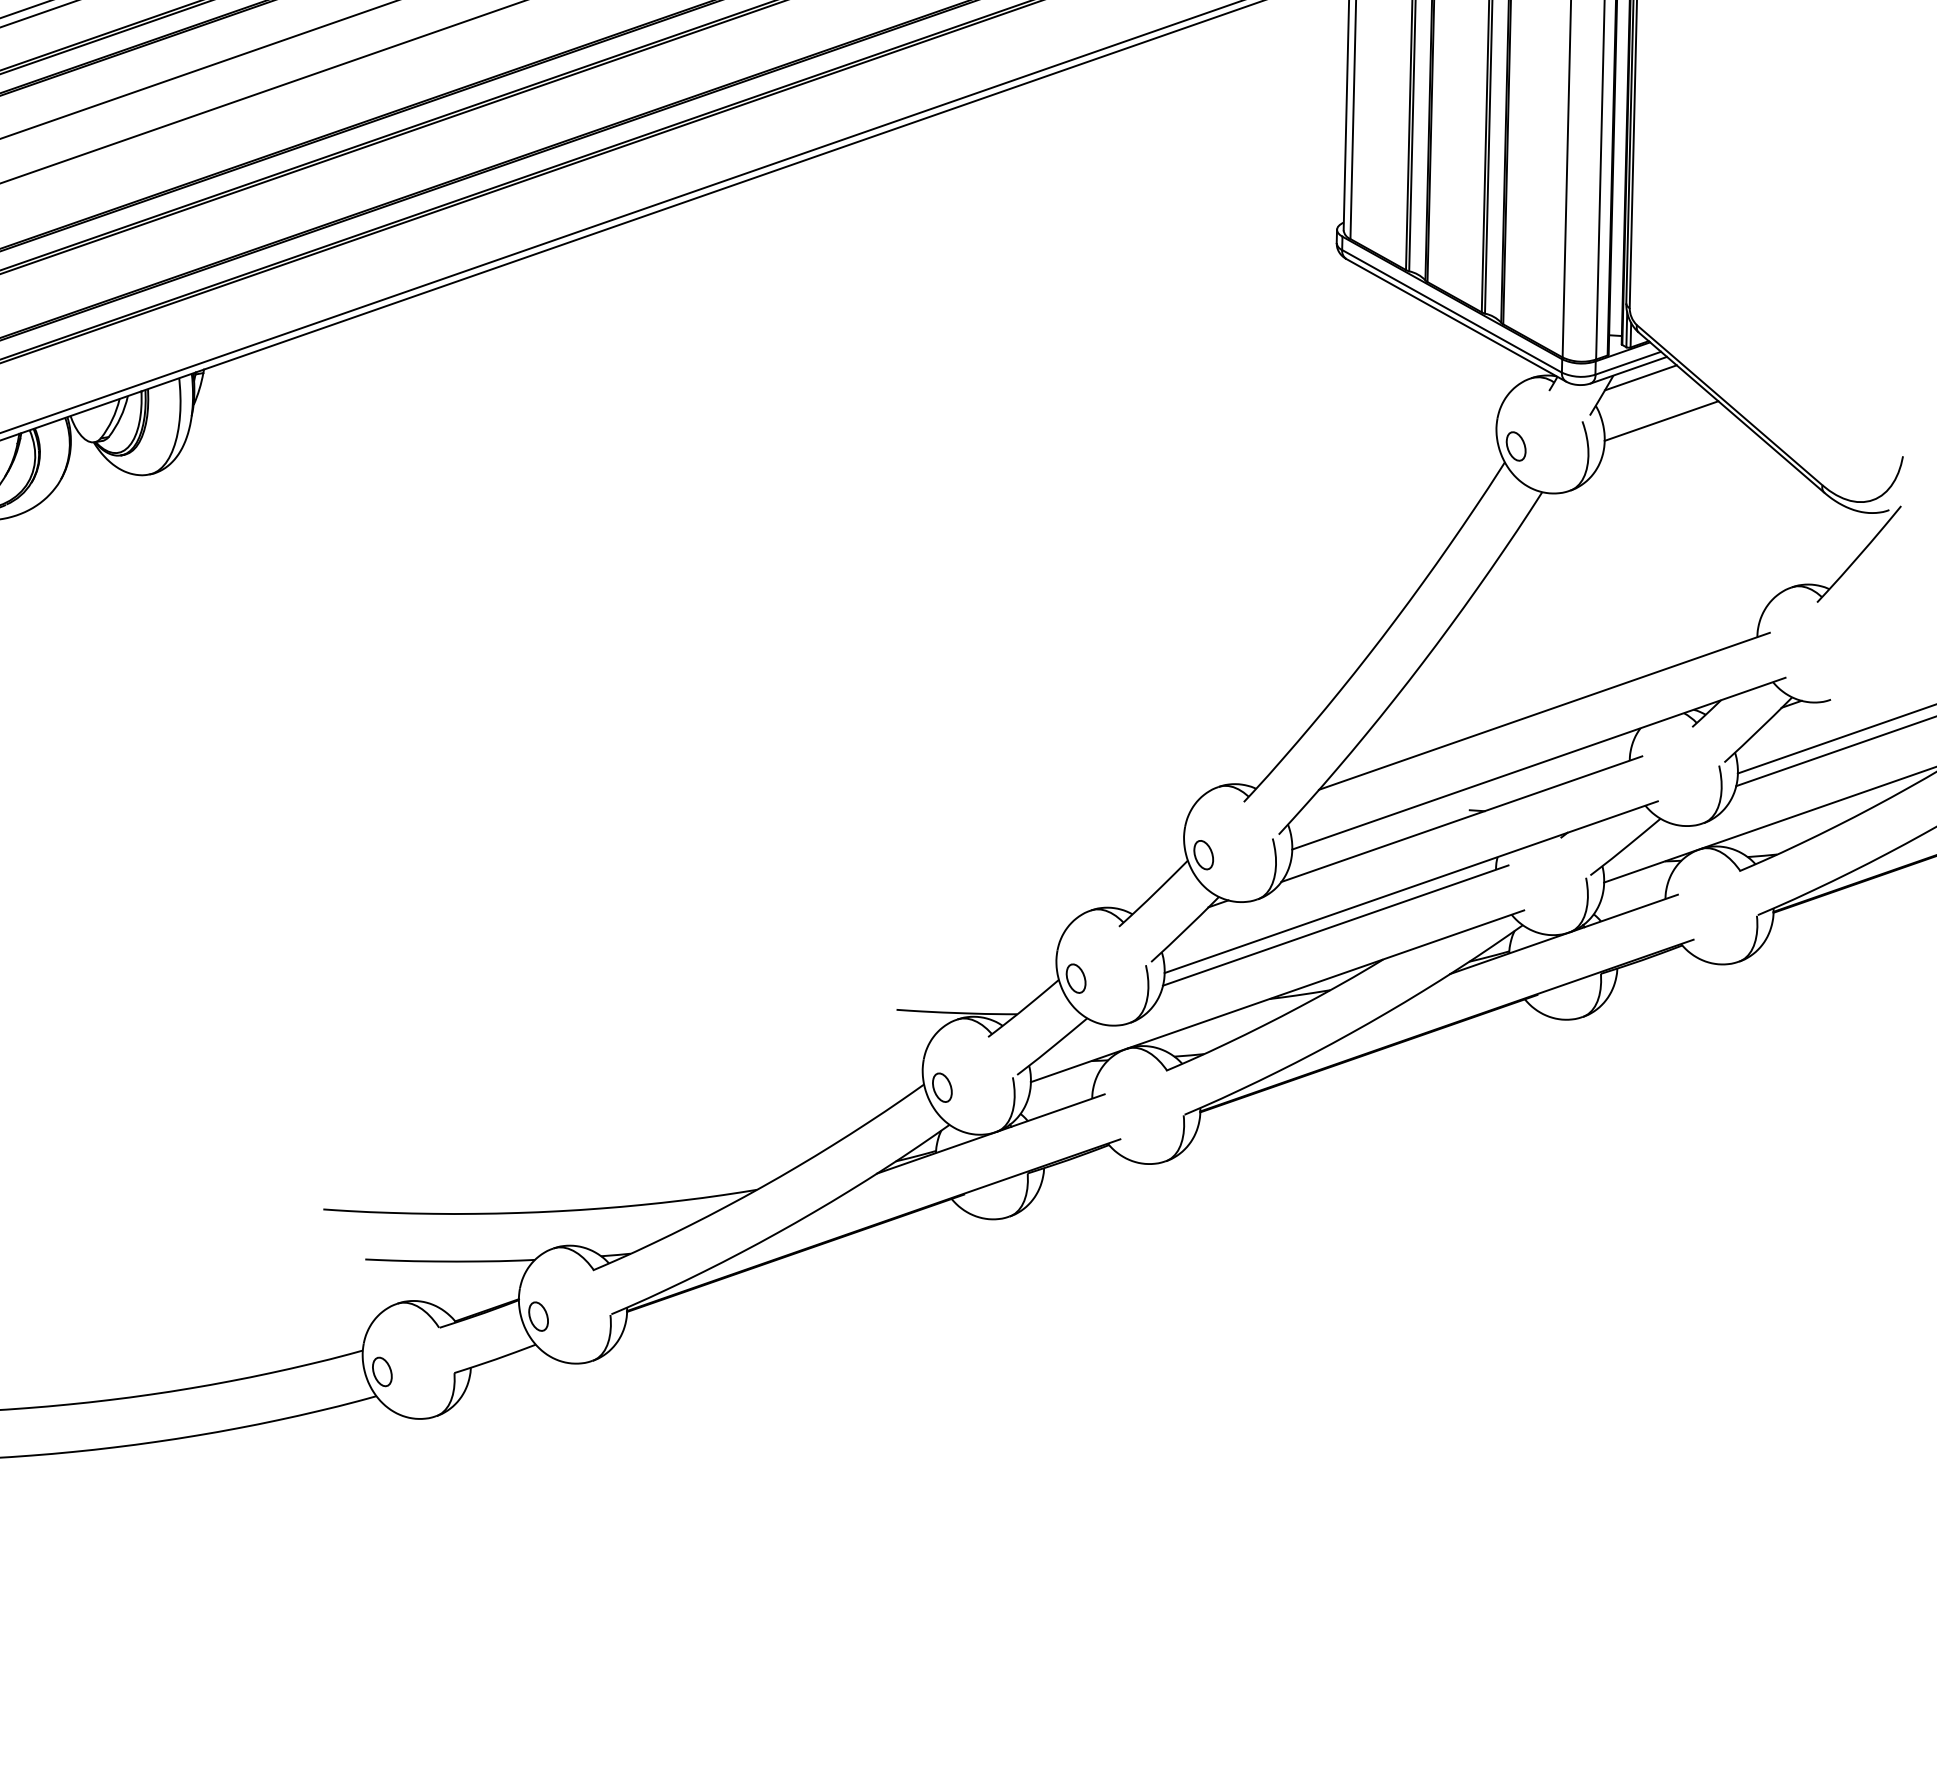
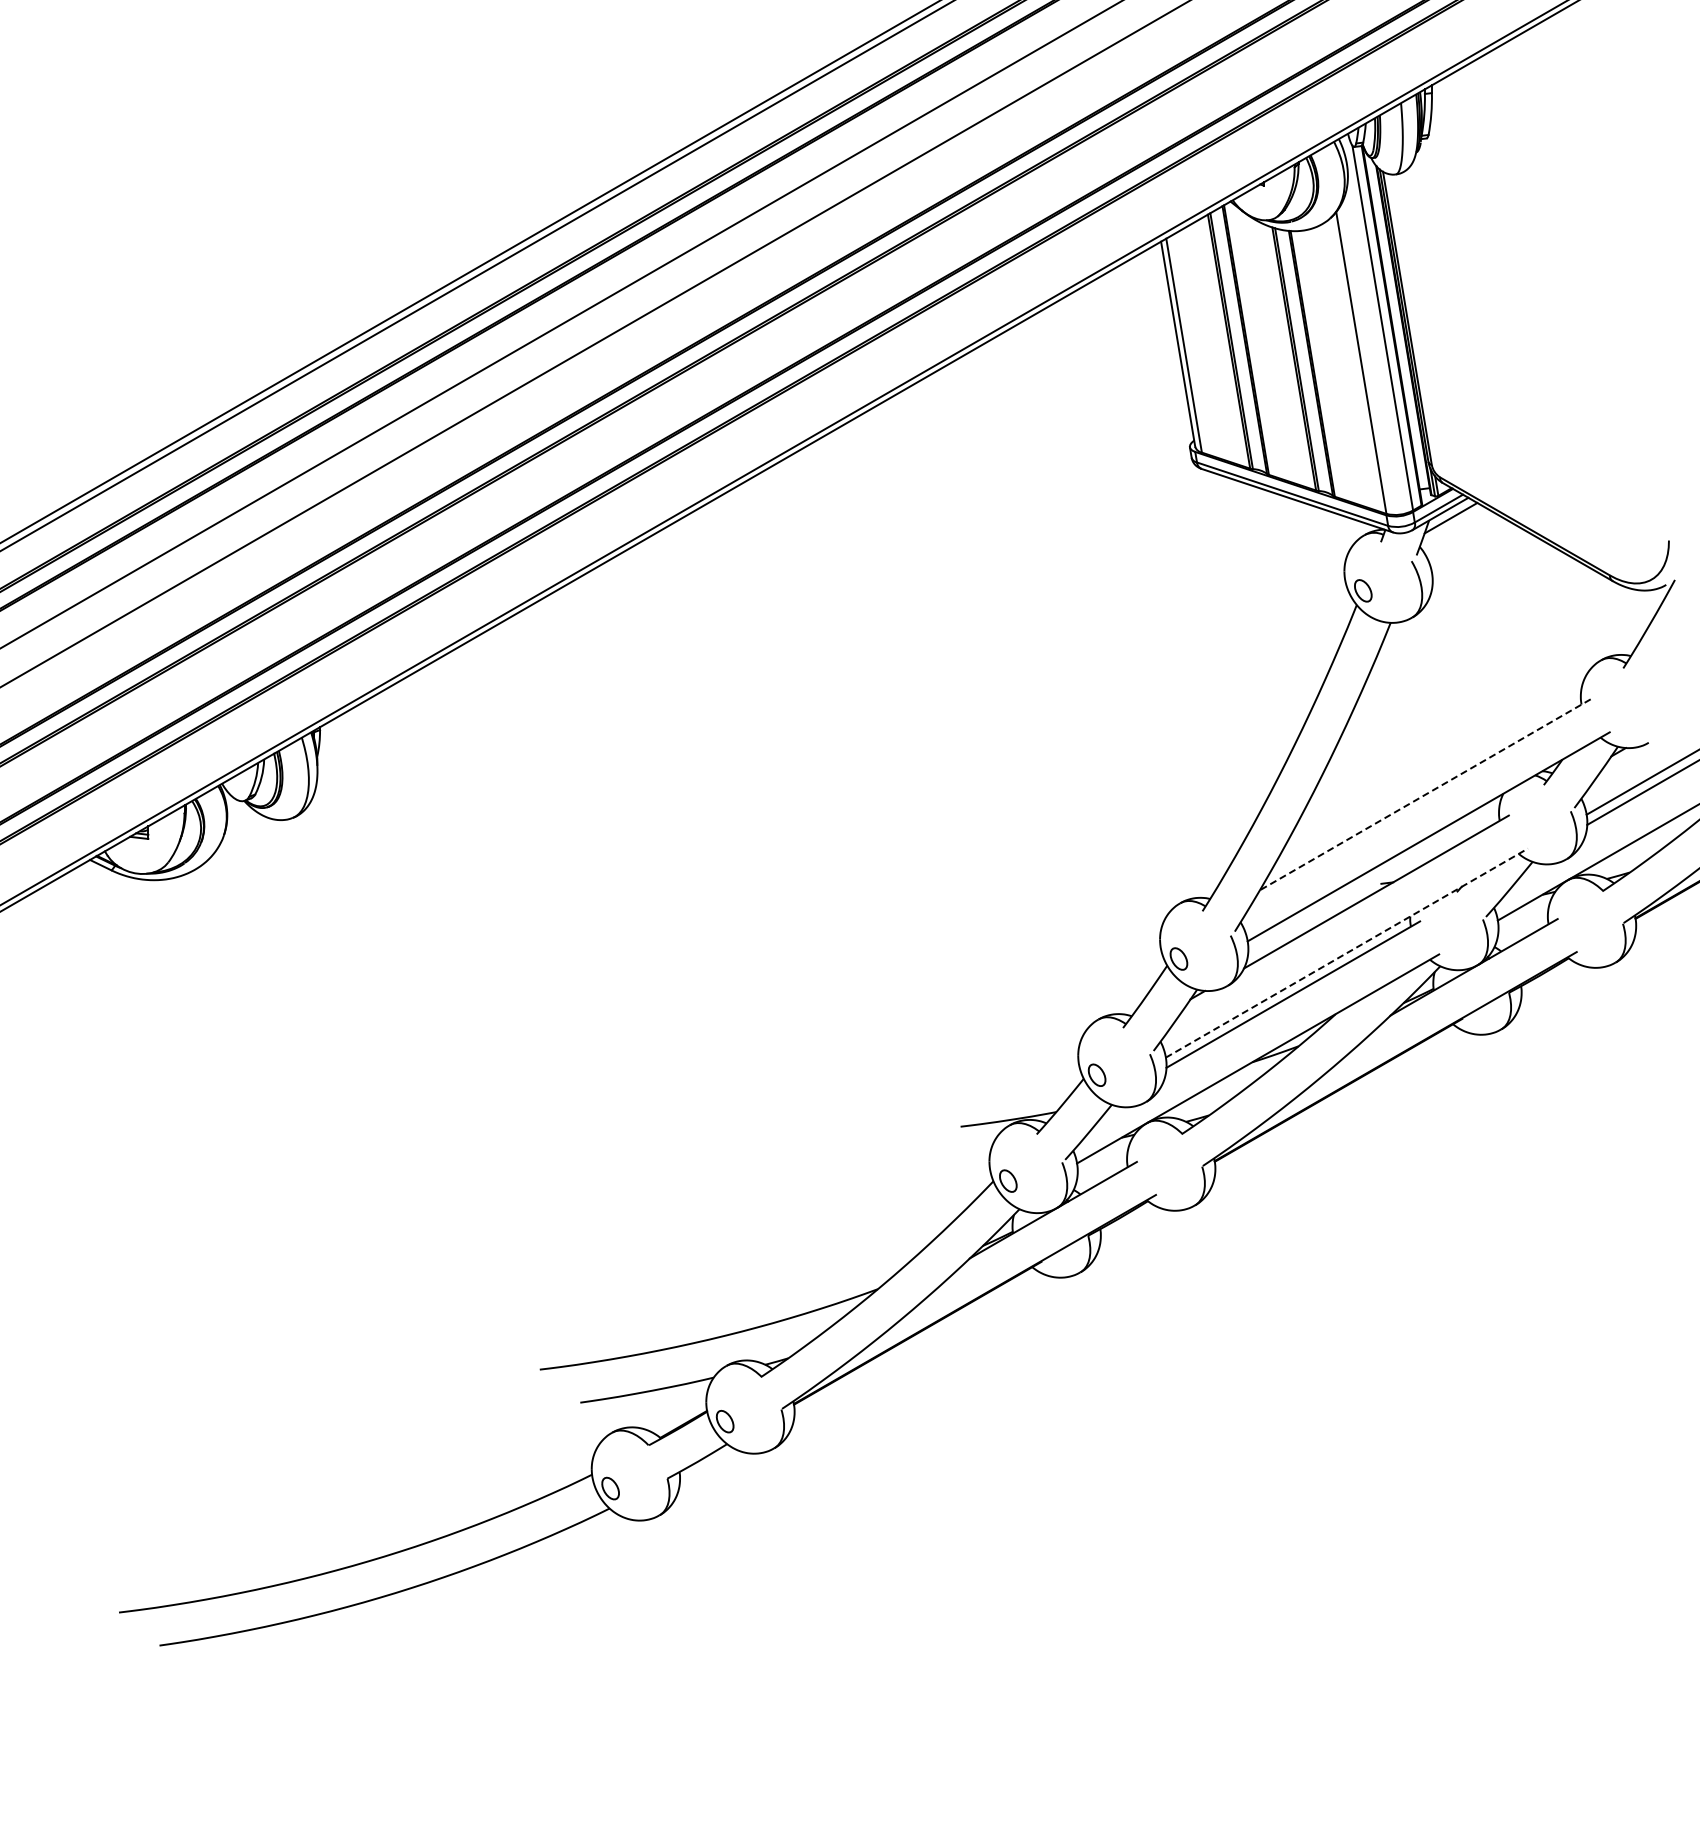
line: (1661, 420) -> (1473, 548), removed
line: (1543, 711) -> (1424, 795), solid -> dashed
line: (1412, 886) -> (1347, 952), solid -> dashed

